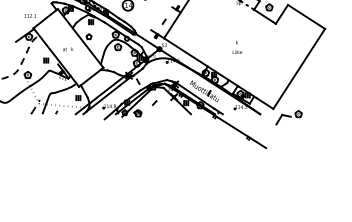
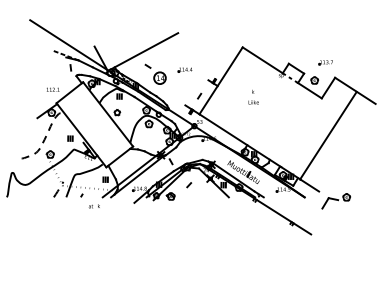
text: (237, 46) -> (253, 96), moved
text: (67, 49) -> (93, 206), moved
line: (299, 68) -> (328, 135), moved

